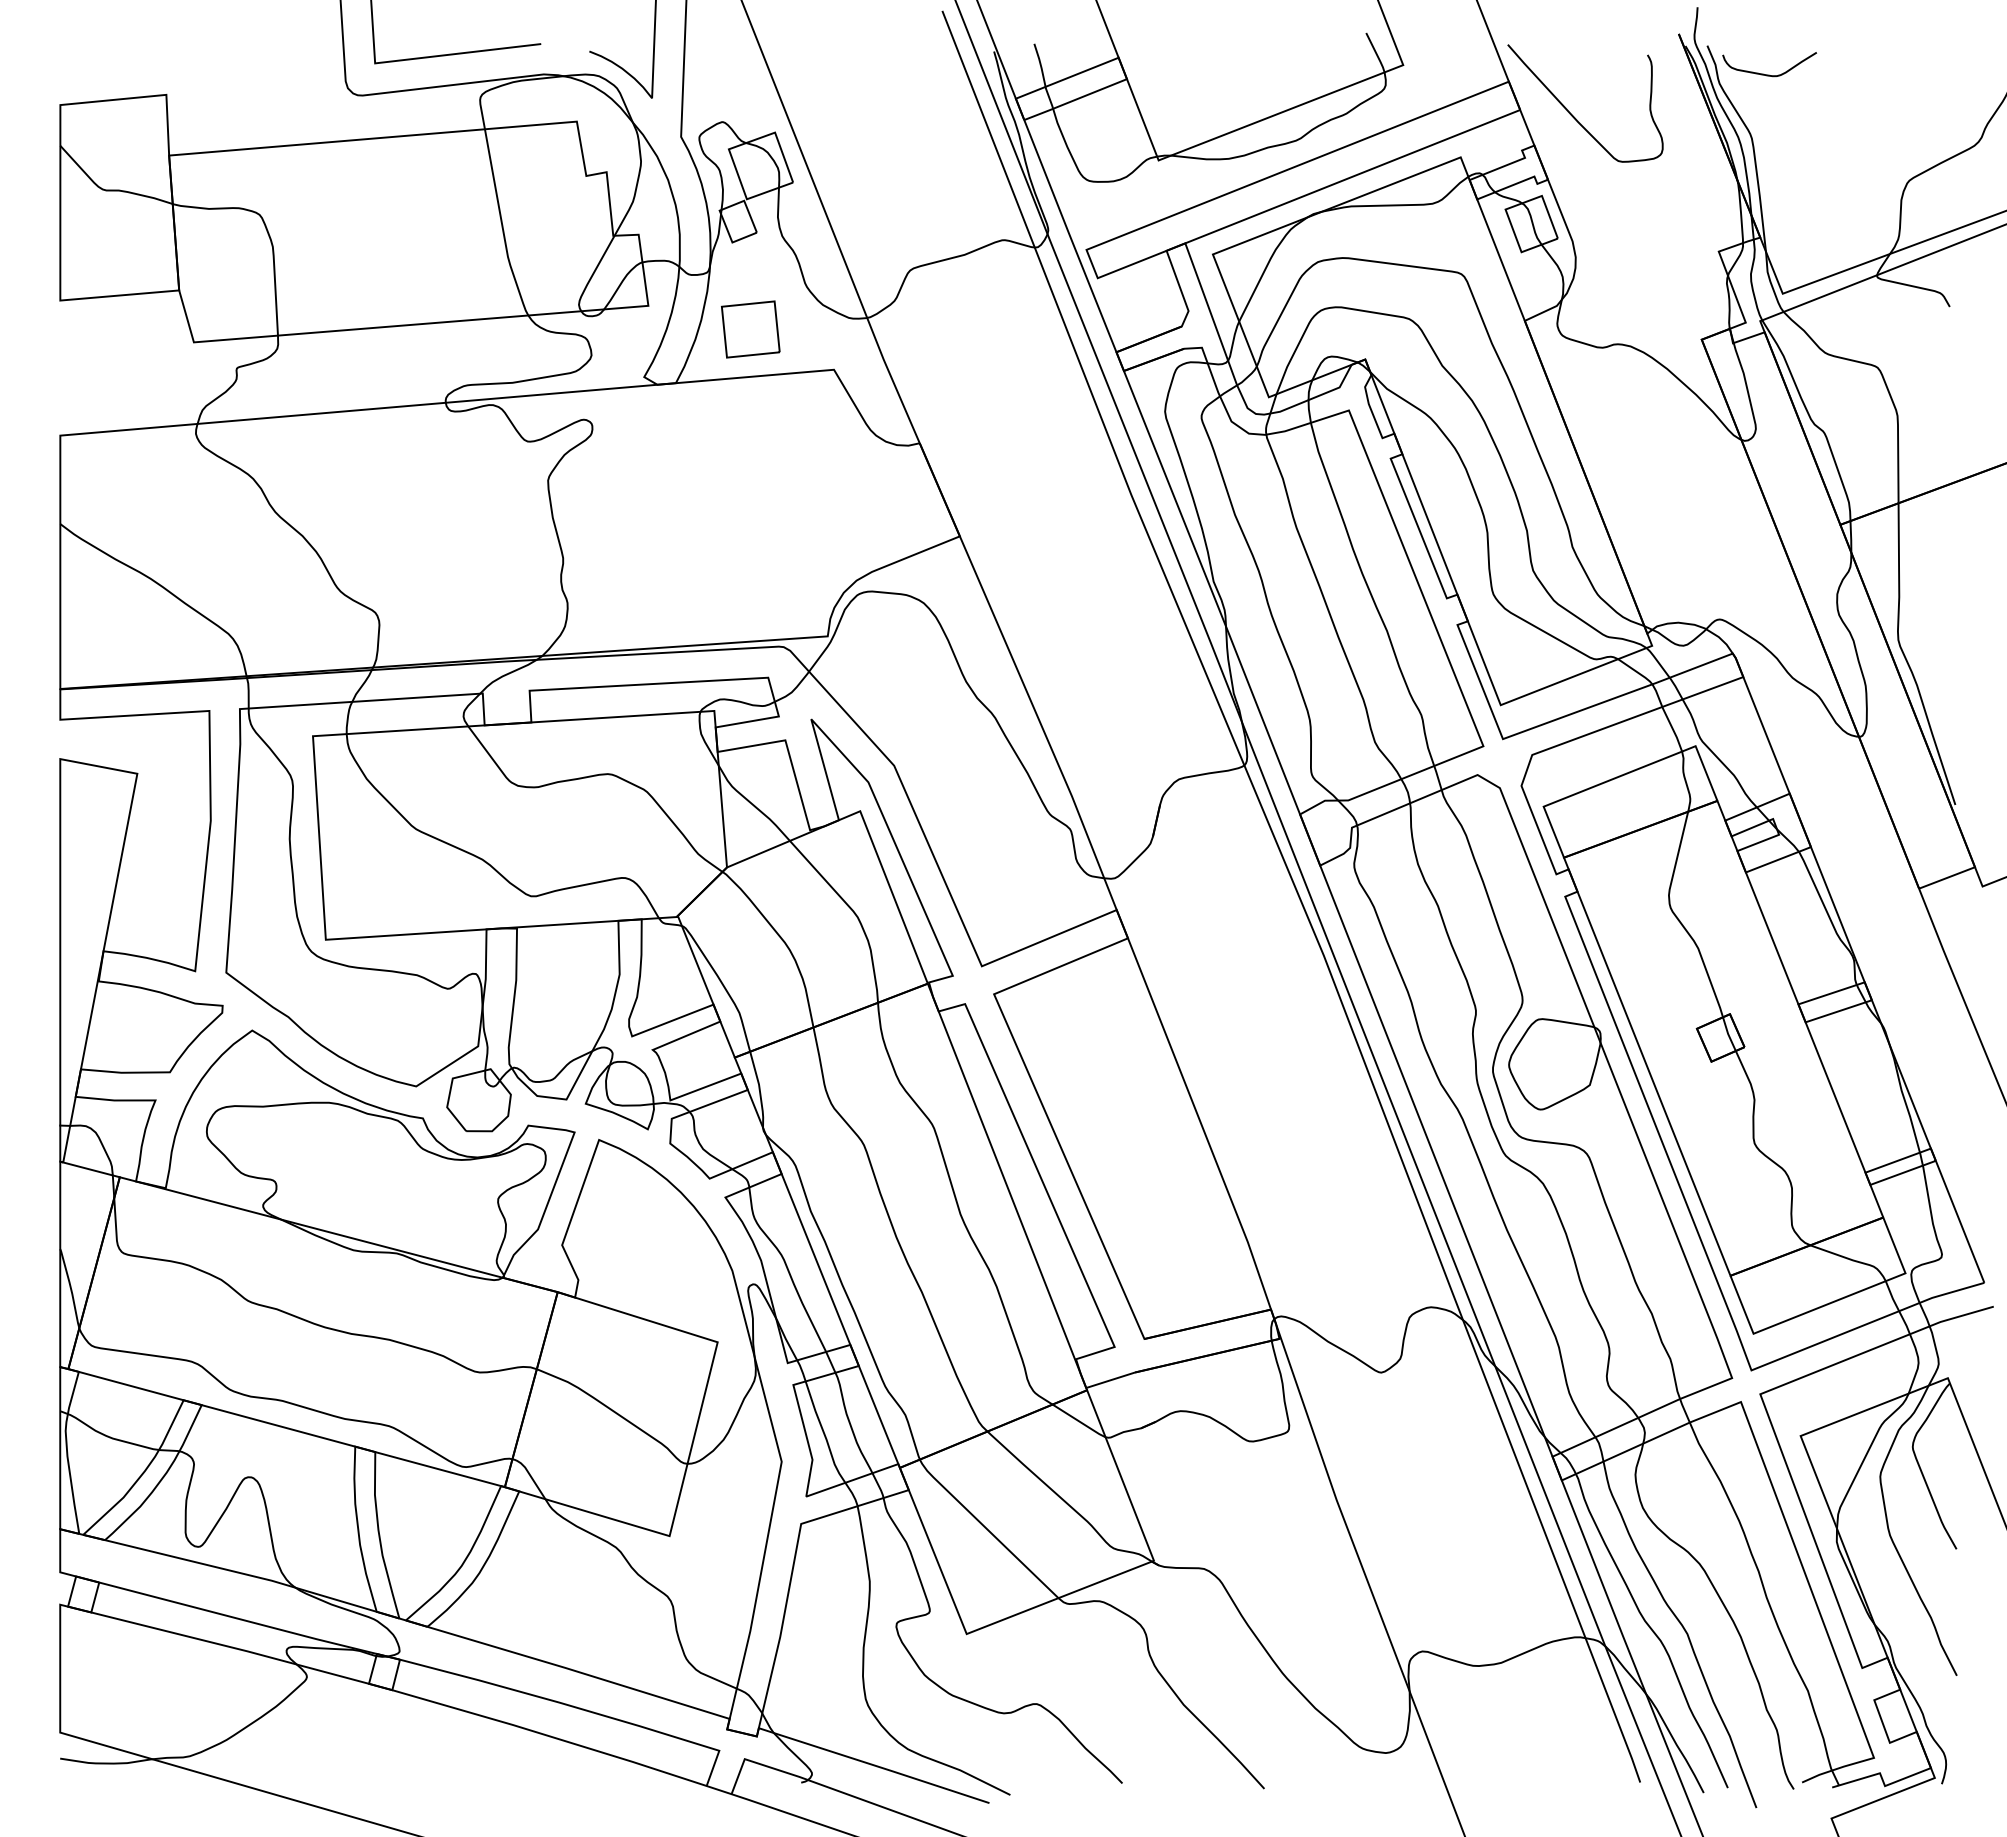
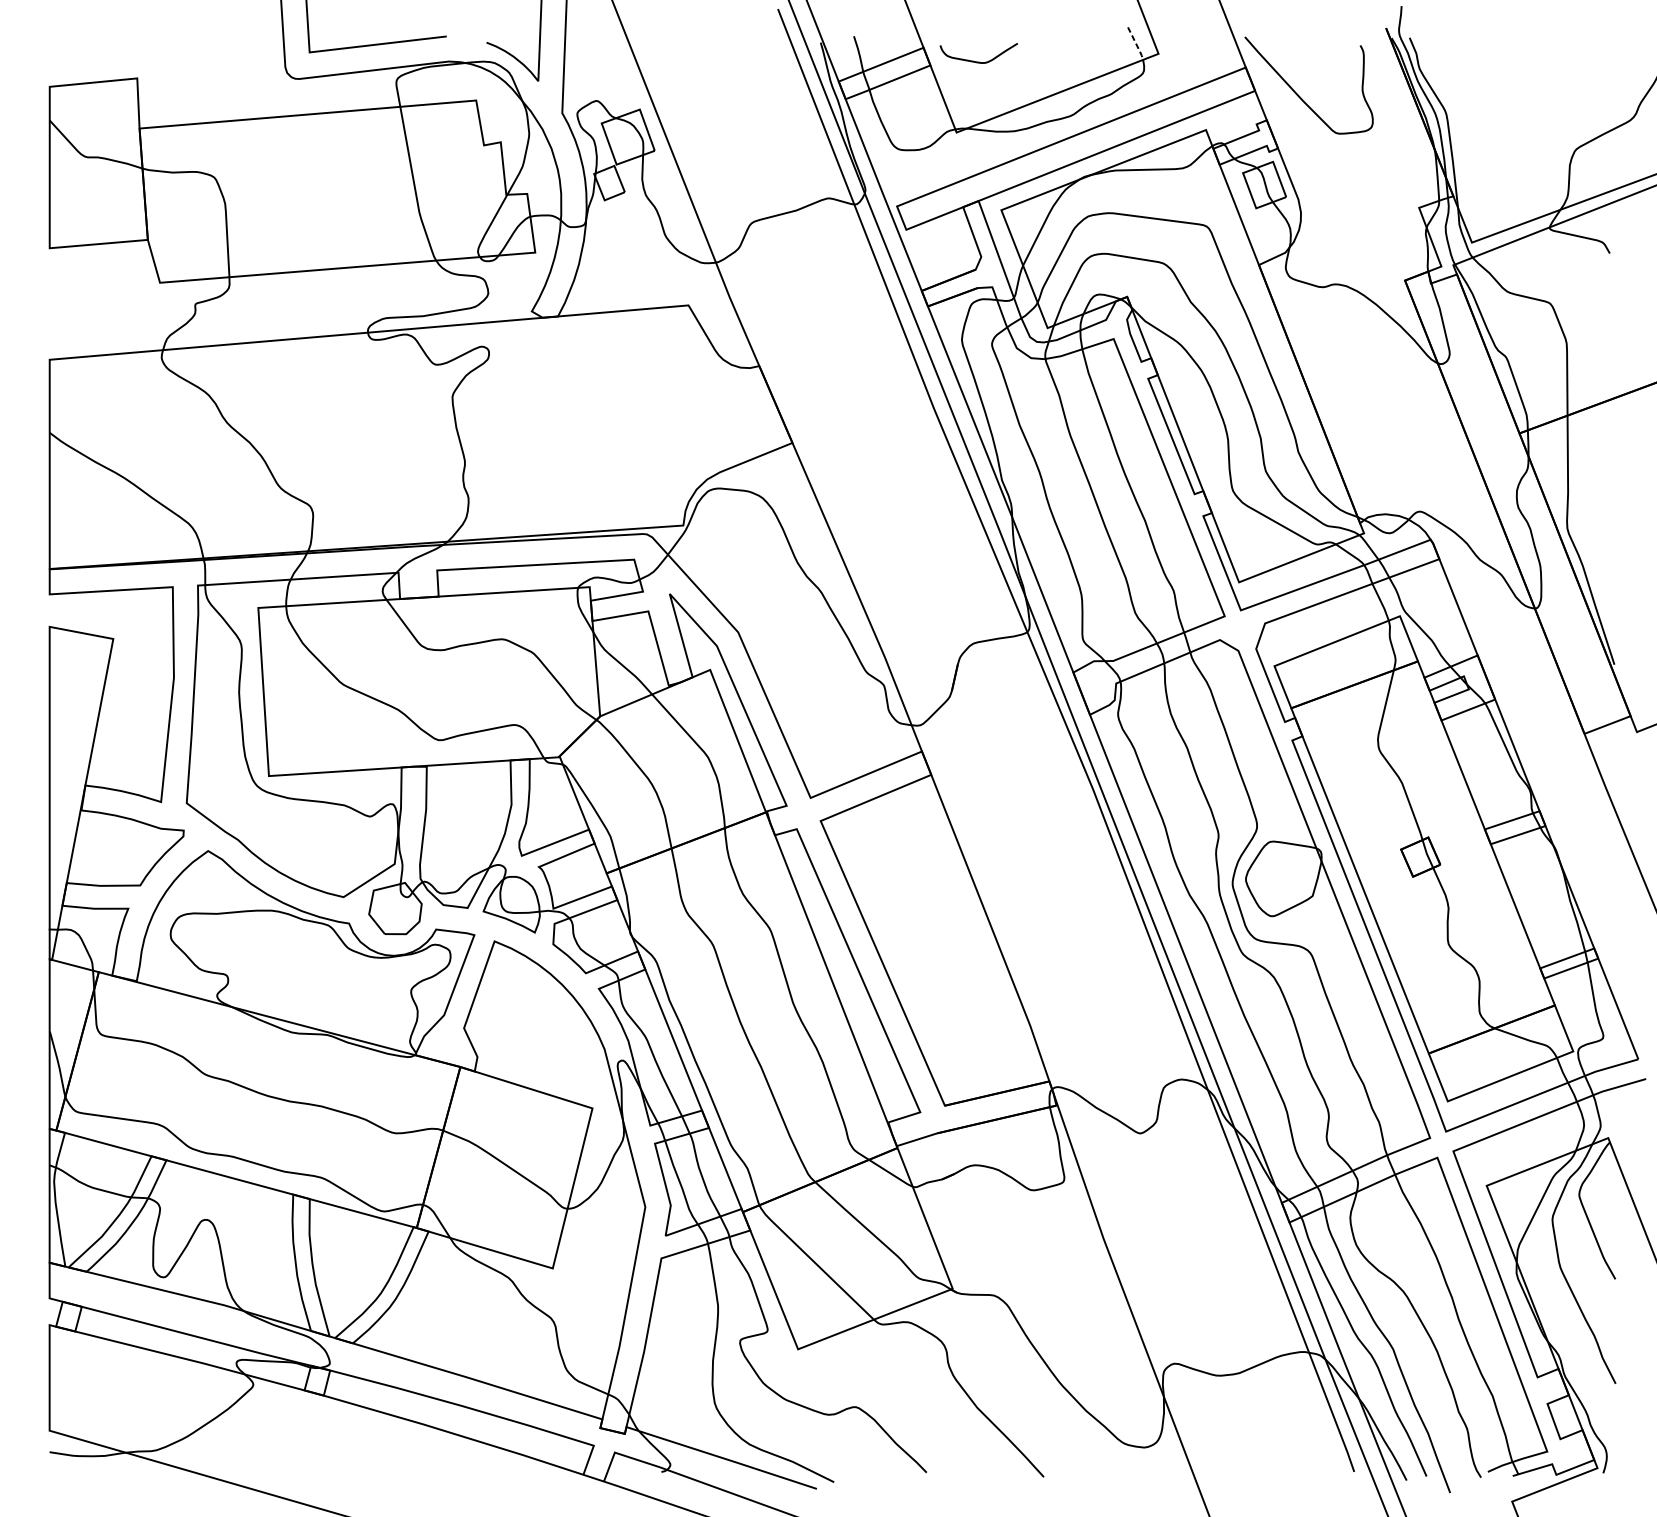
line: (1376, 54) -> (1136, 45), solid -> dashed
curve: (1769, 74) -> (978, 61), moved
part: (750, 329) -> (619, 272), removed

